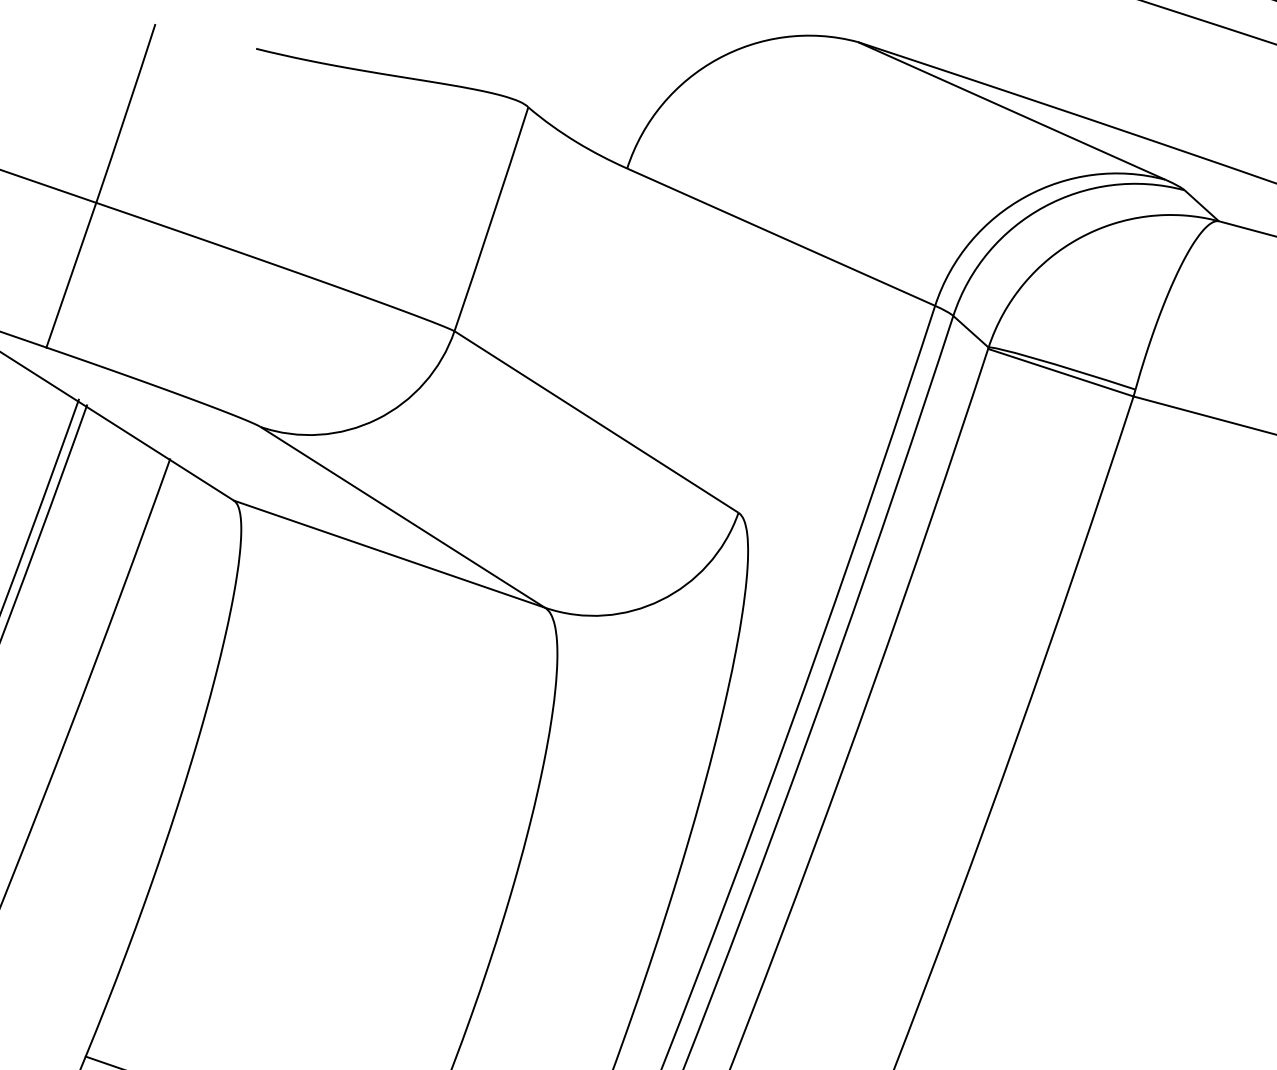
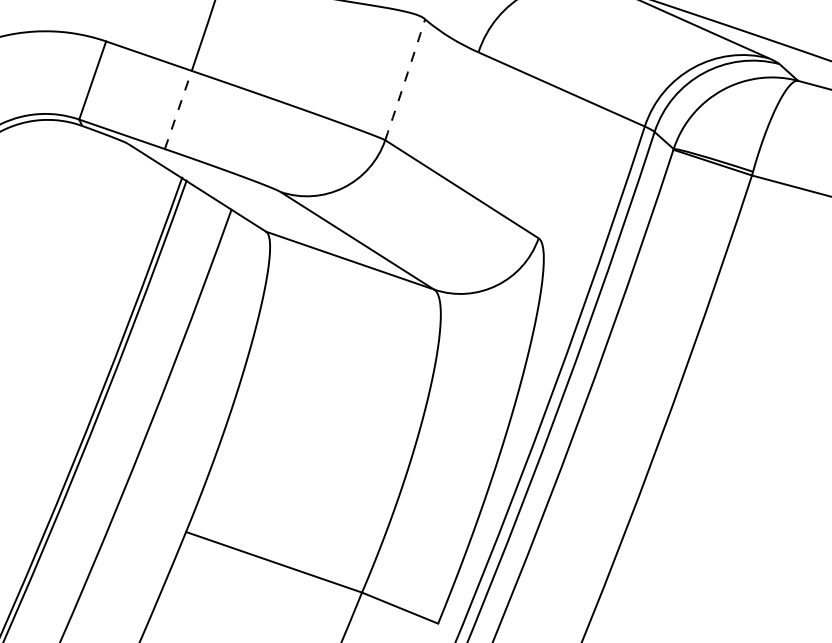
arc: (492, 218) -> (405, 79), solid -> dashed
line: (71, 274) -> (178, 109), solid -> dashed

